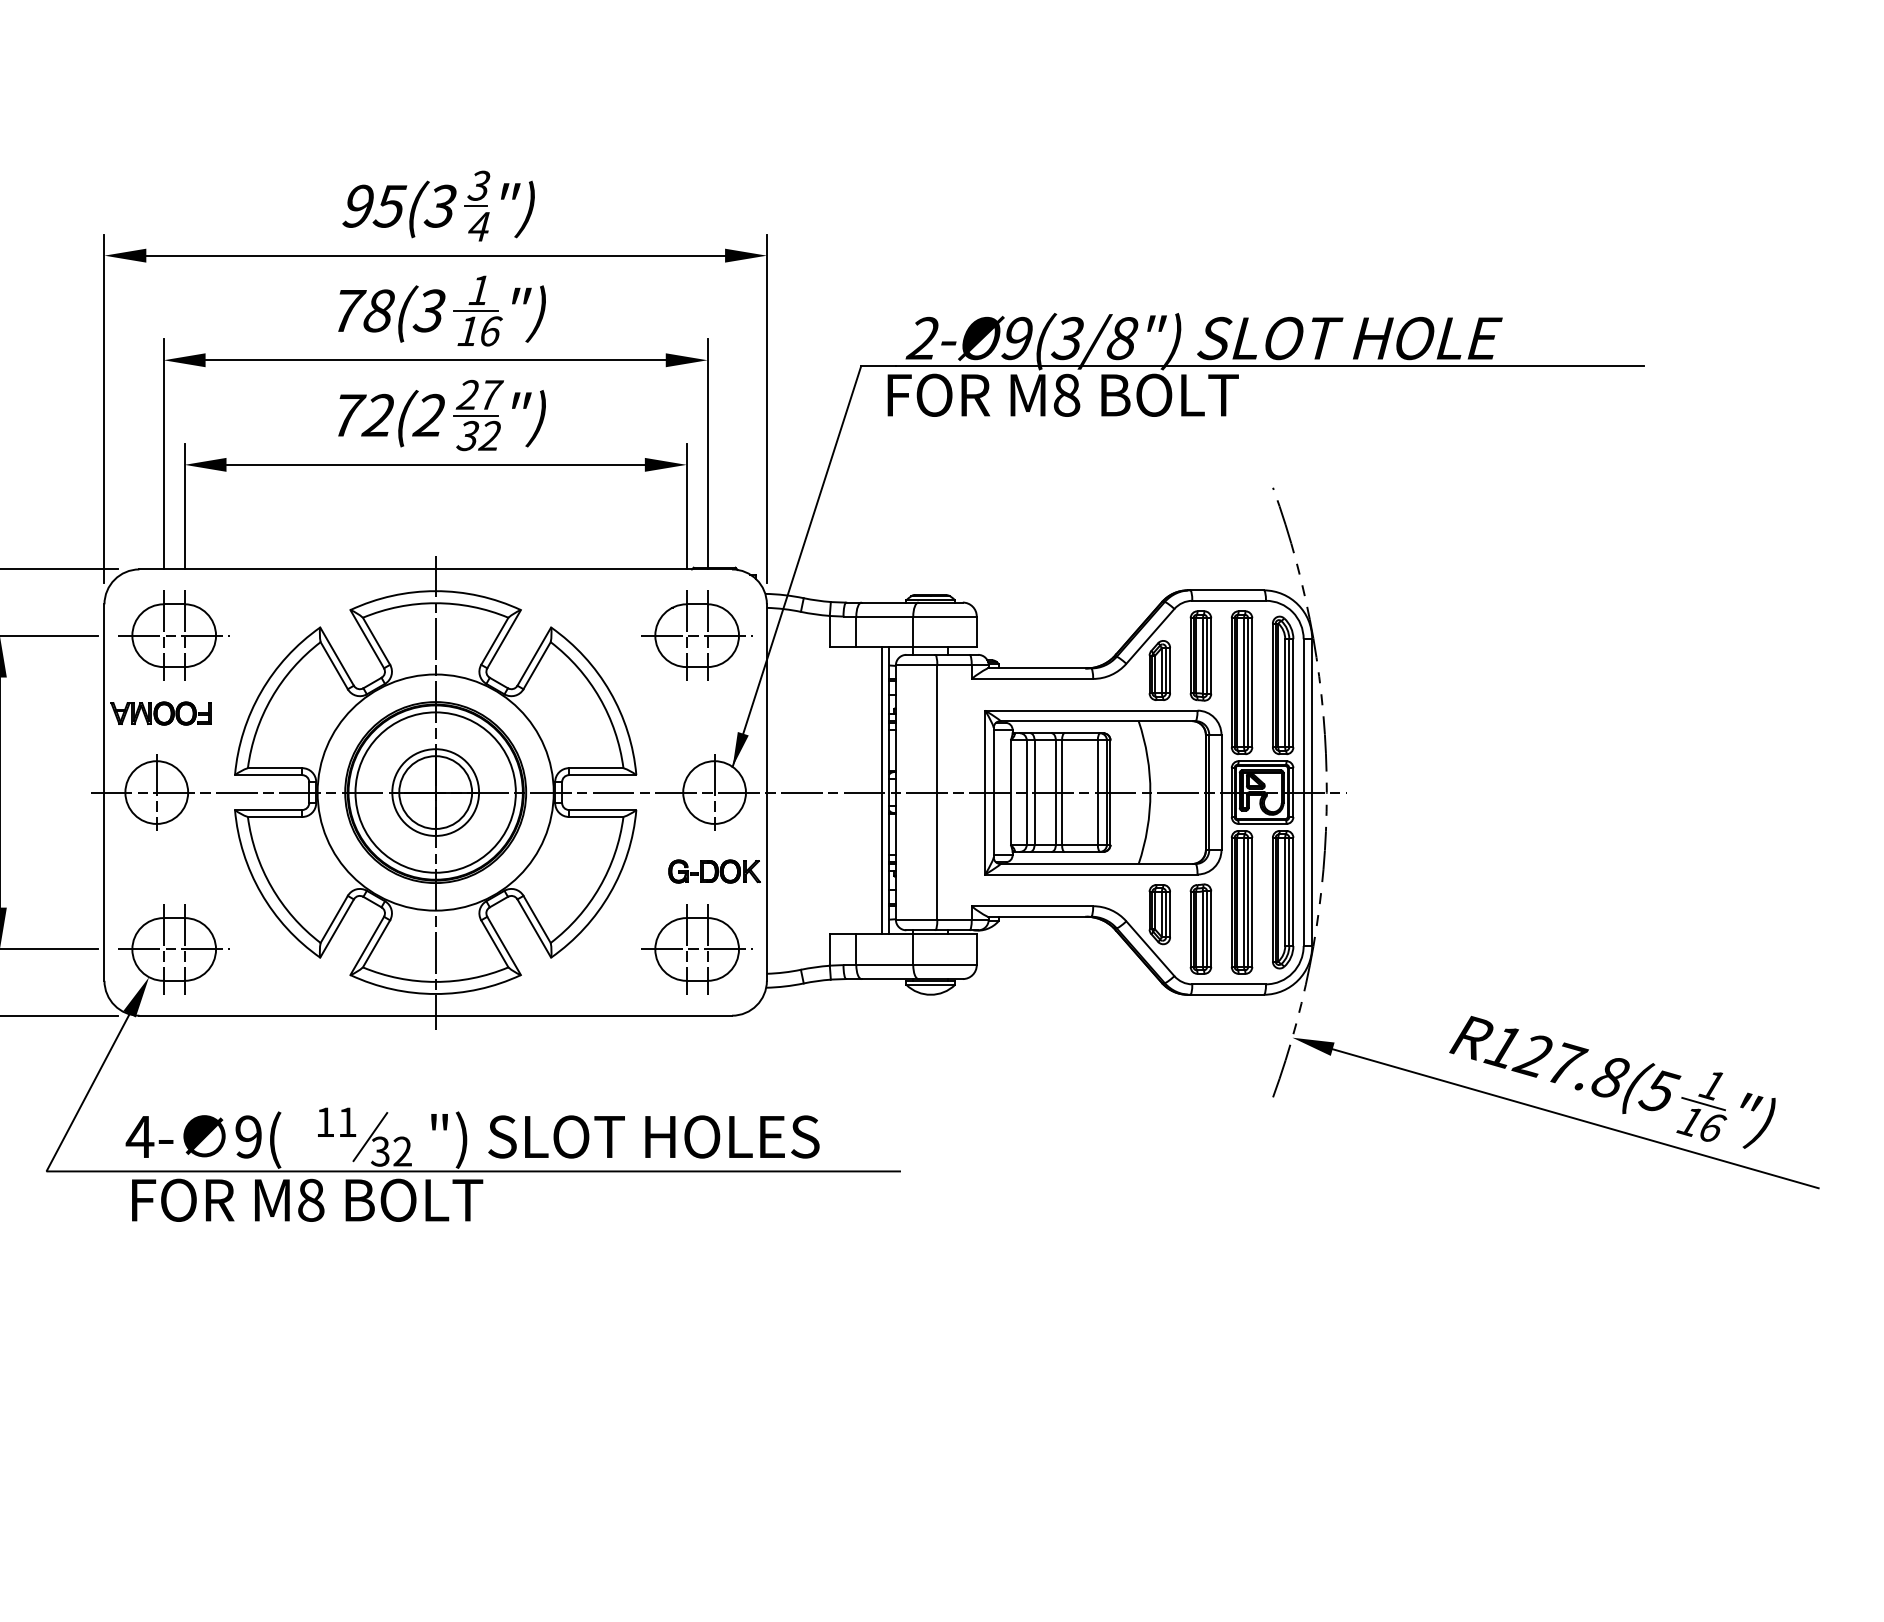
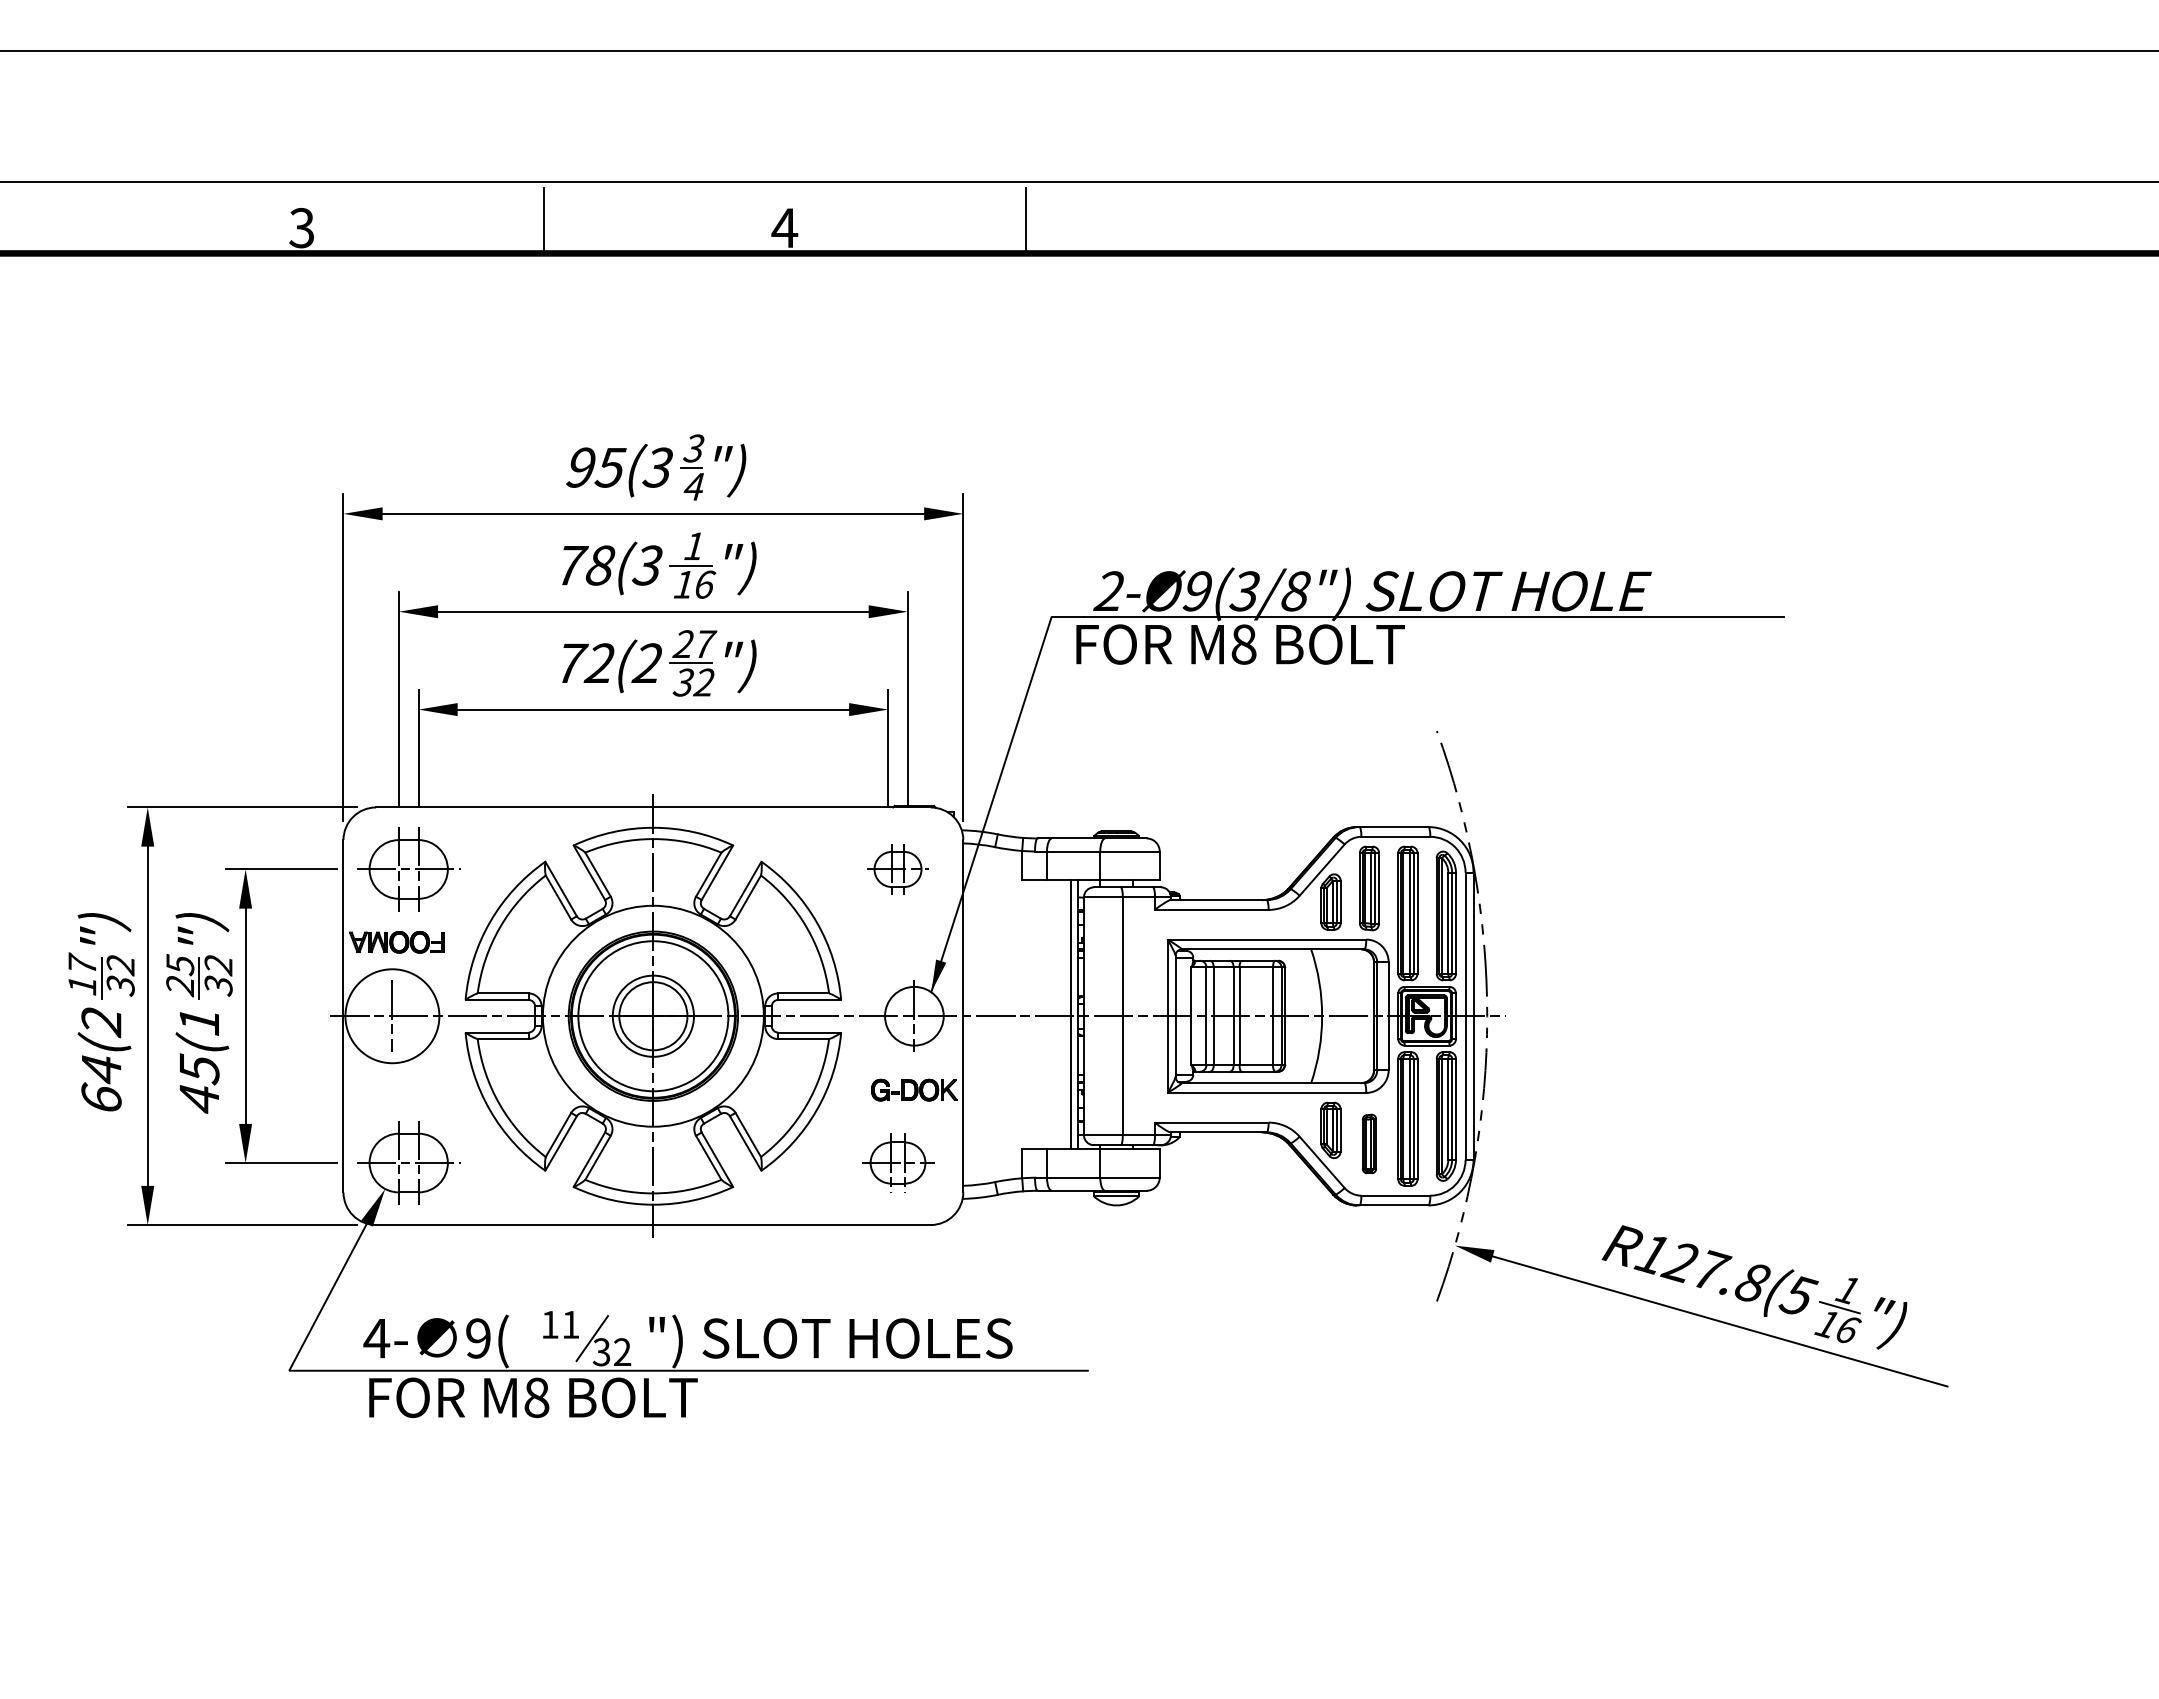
part: (696, 635) -> (897, 869), size x0.6
circle: (156, 791) -> (392, 1015), size x1.6
part: (1200, 928) -> (1369, 1143), size x0.7
part: (696, 948) -> (897, 1162), size x0.7

